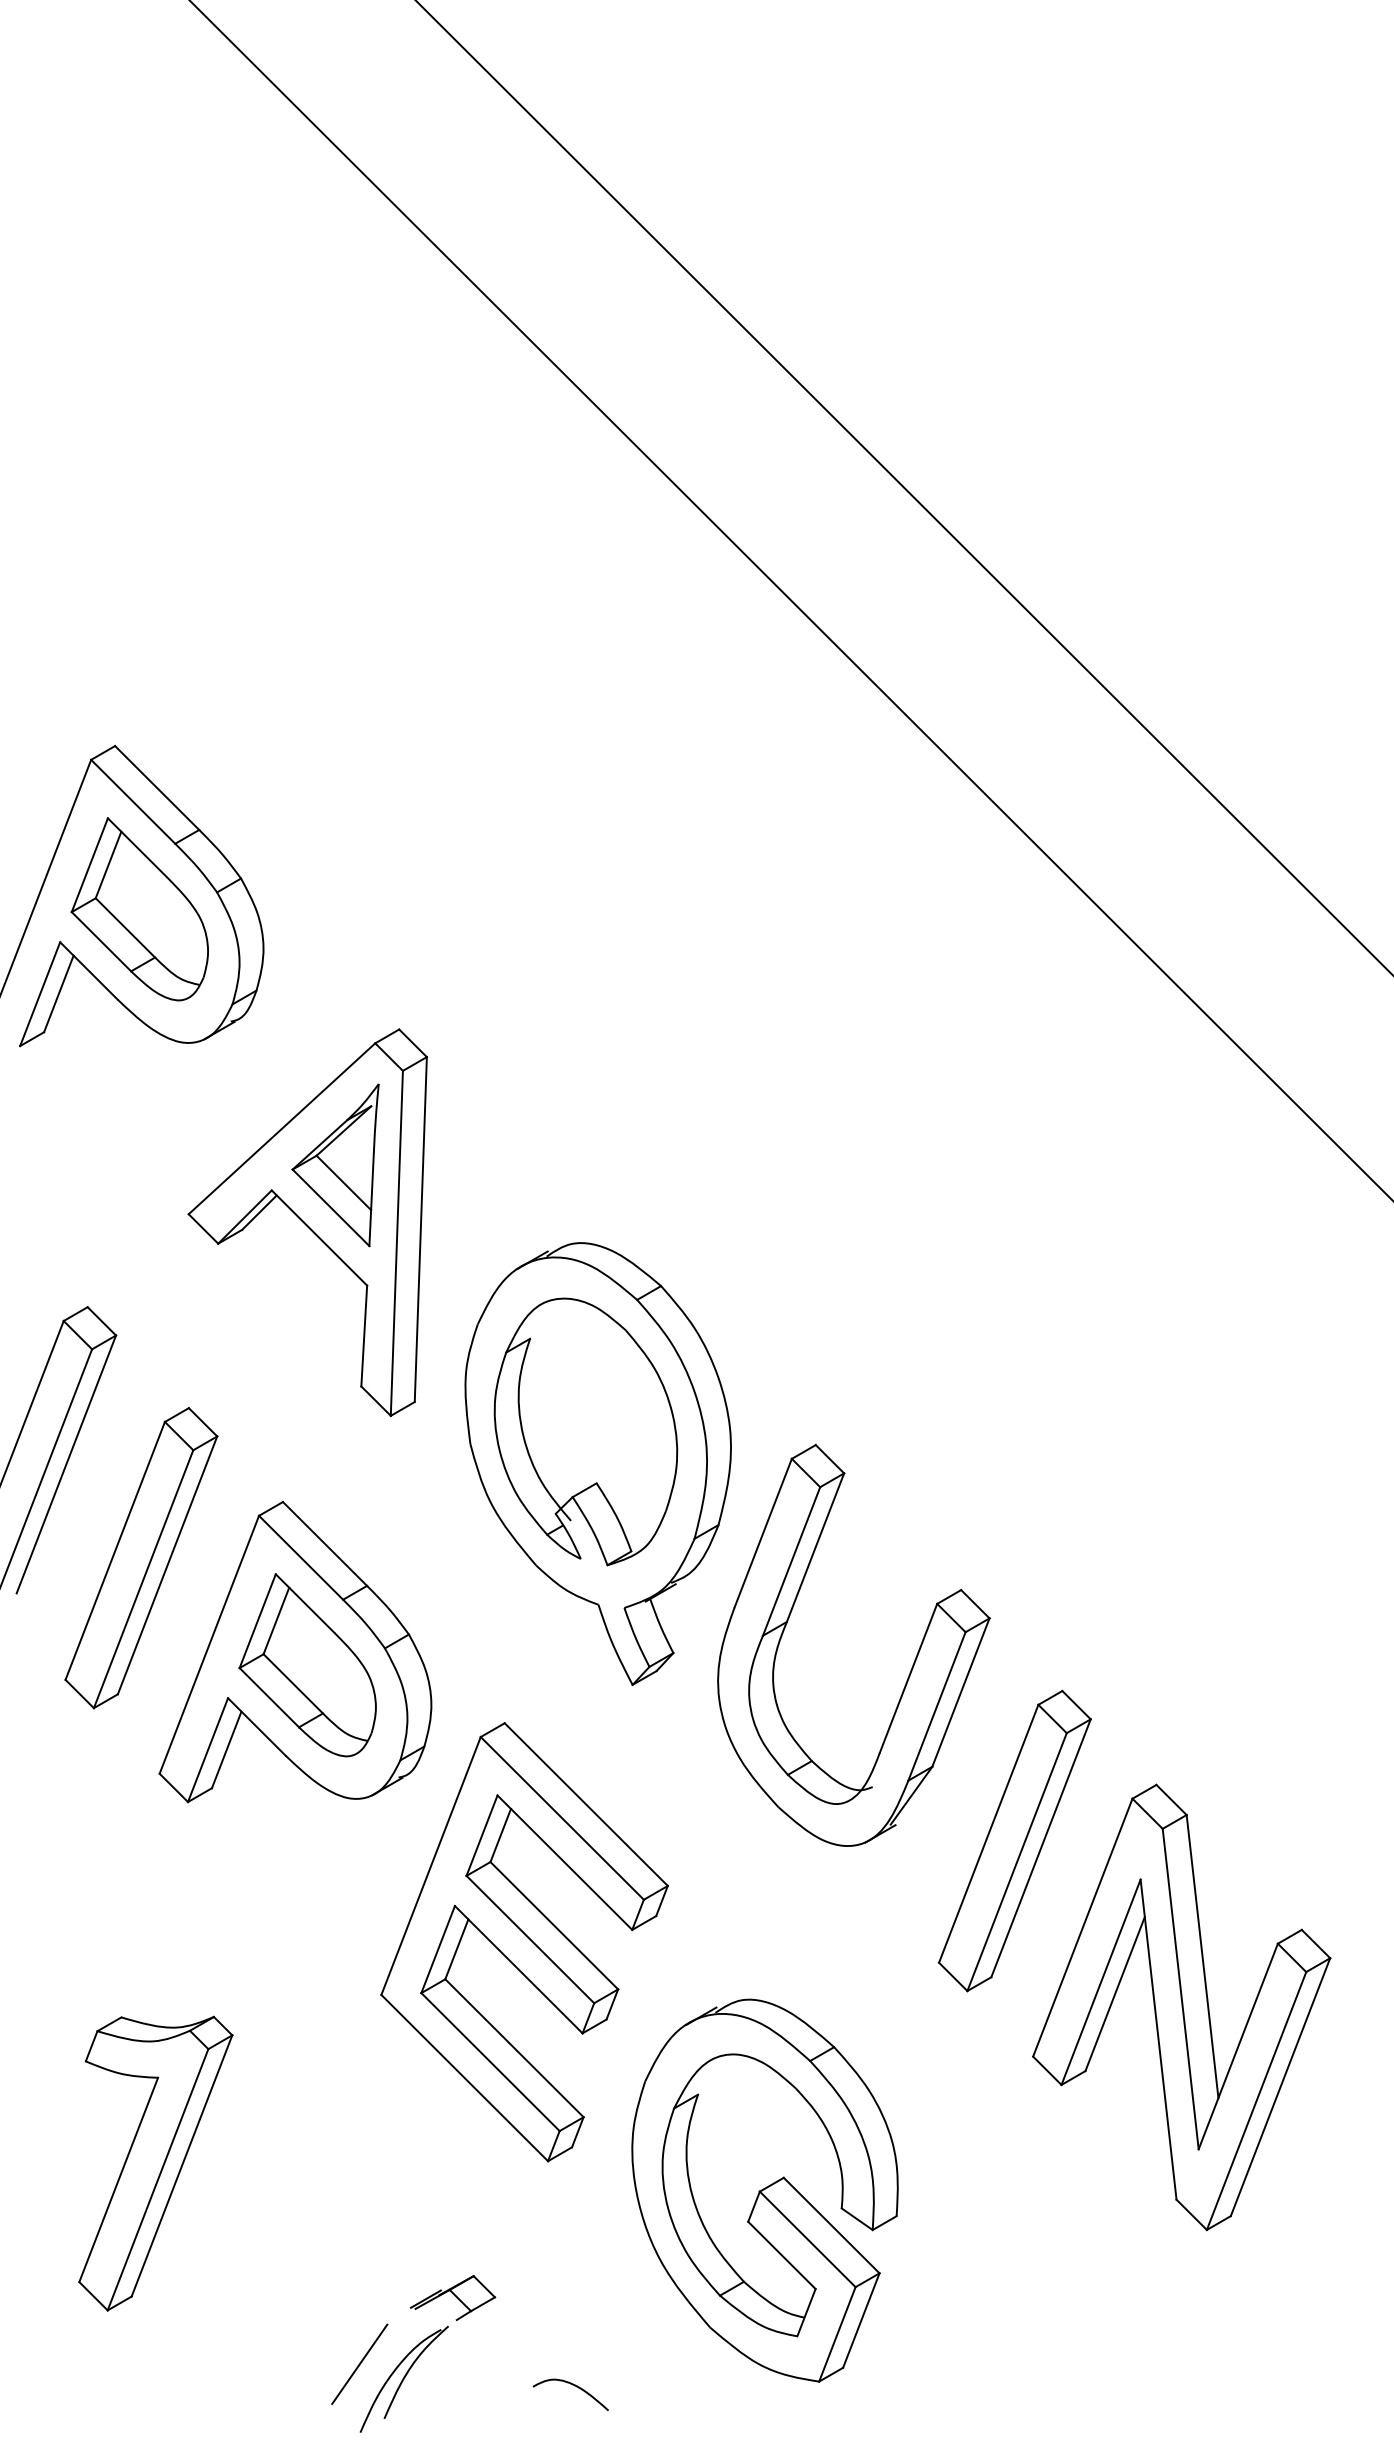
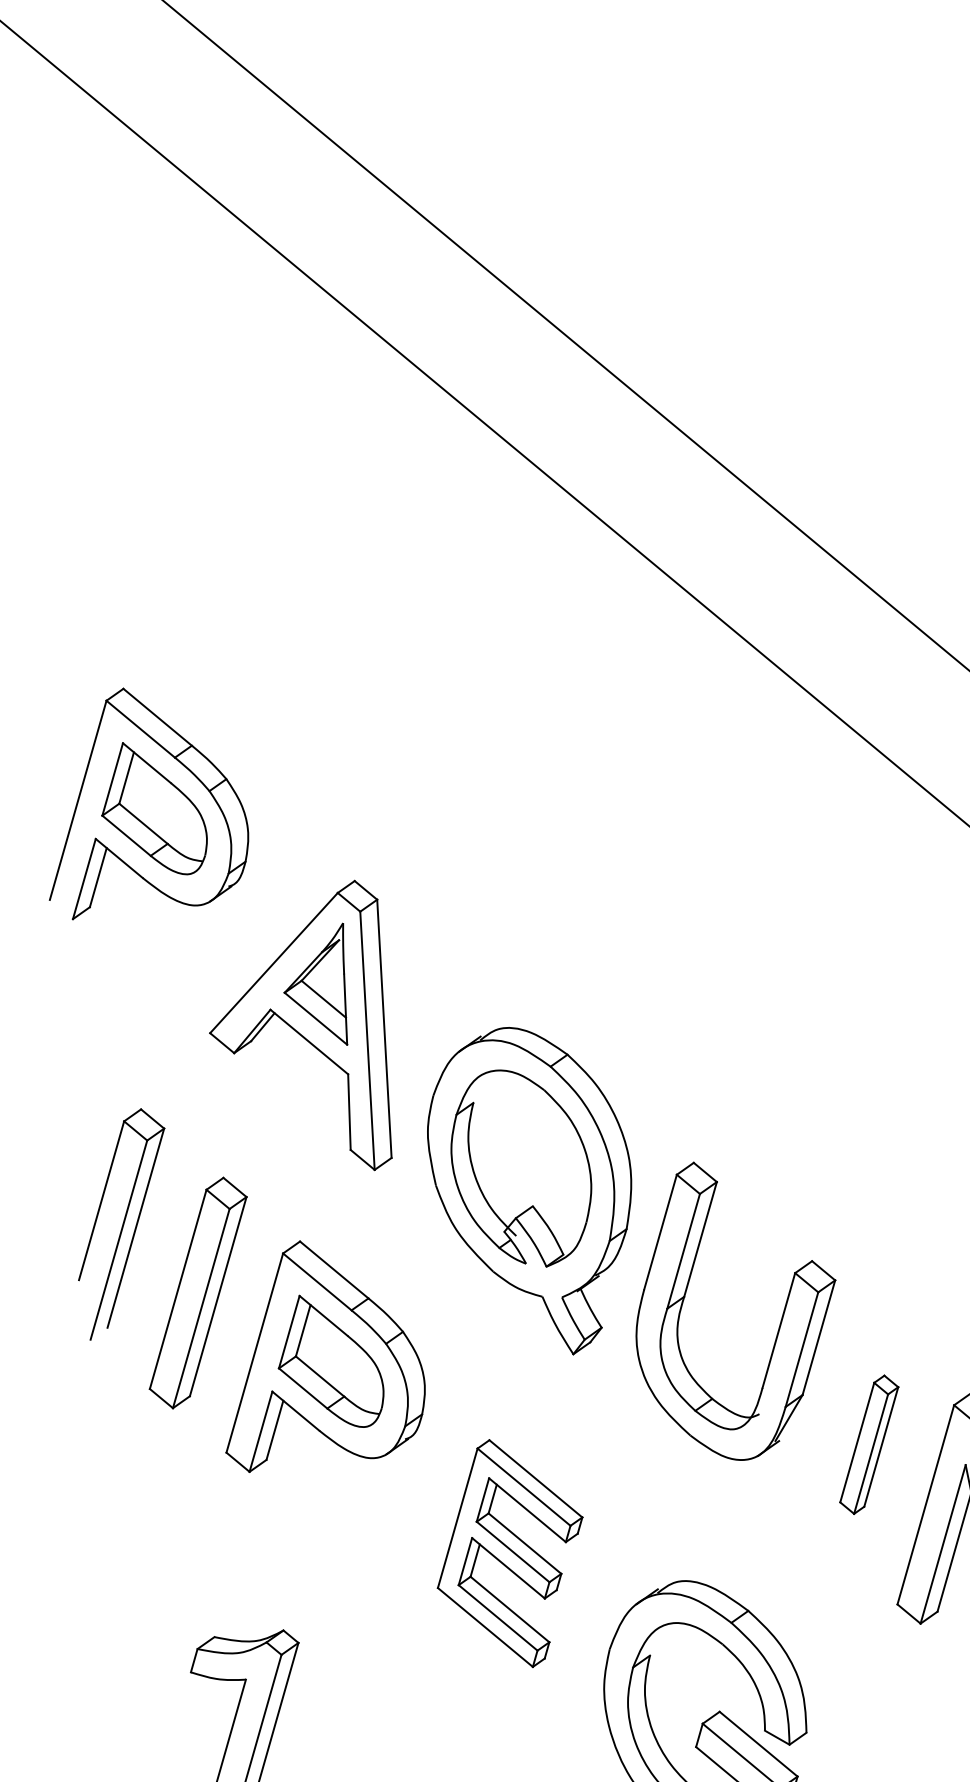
part: (1014, 1840) -> (868, 1444), size x0.6
part: (524, 1942) -> (510, 1553), size x0.7

